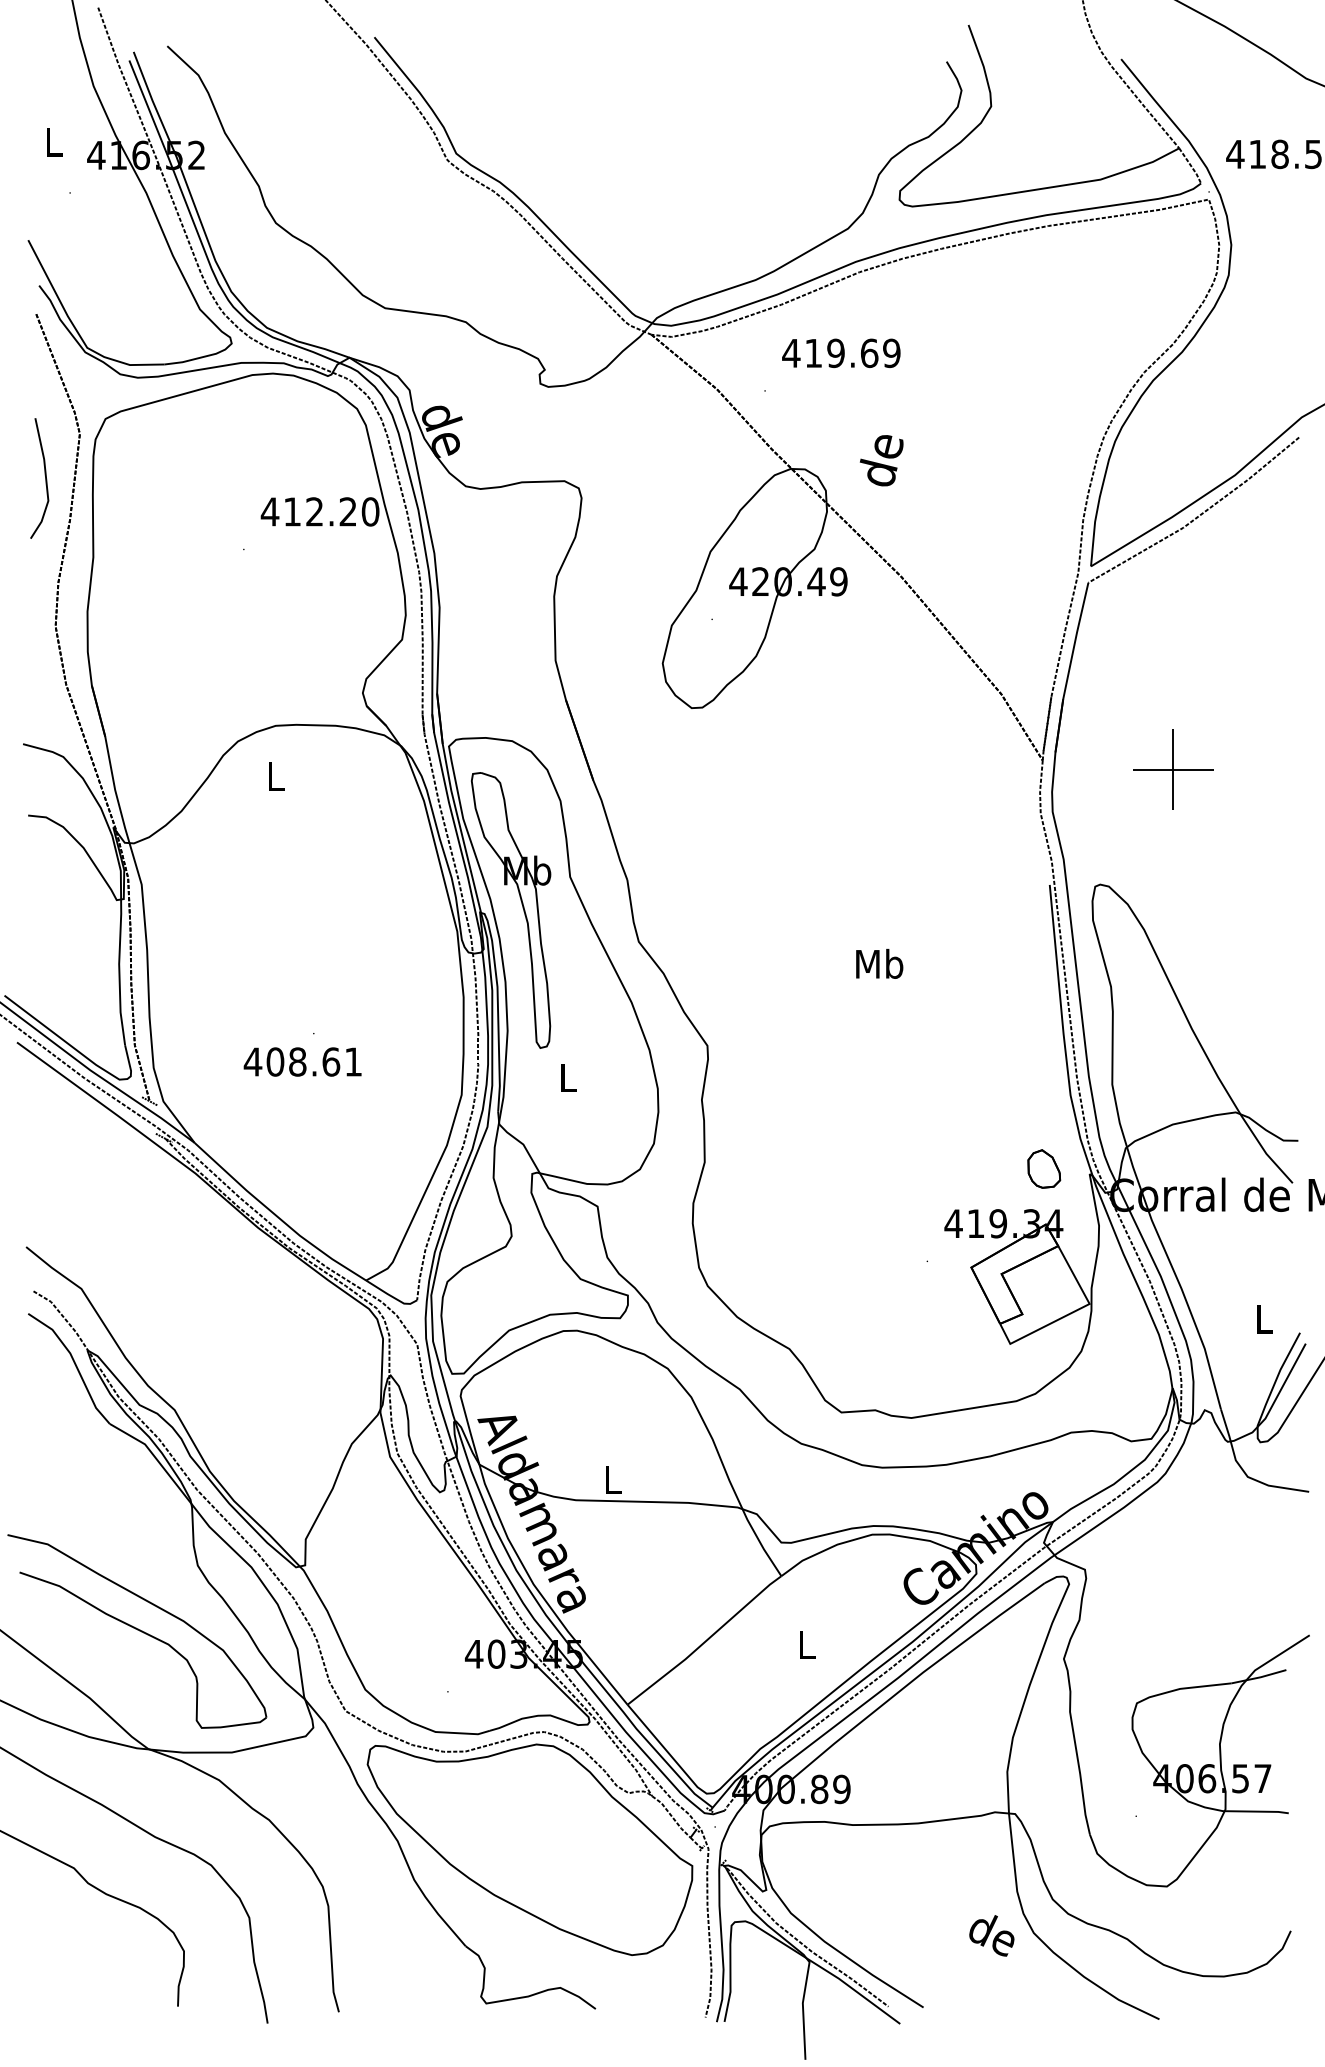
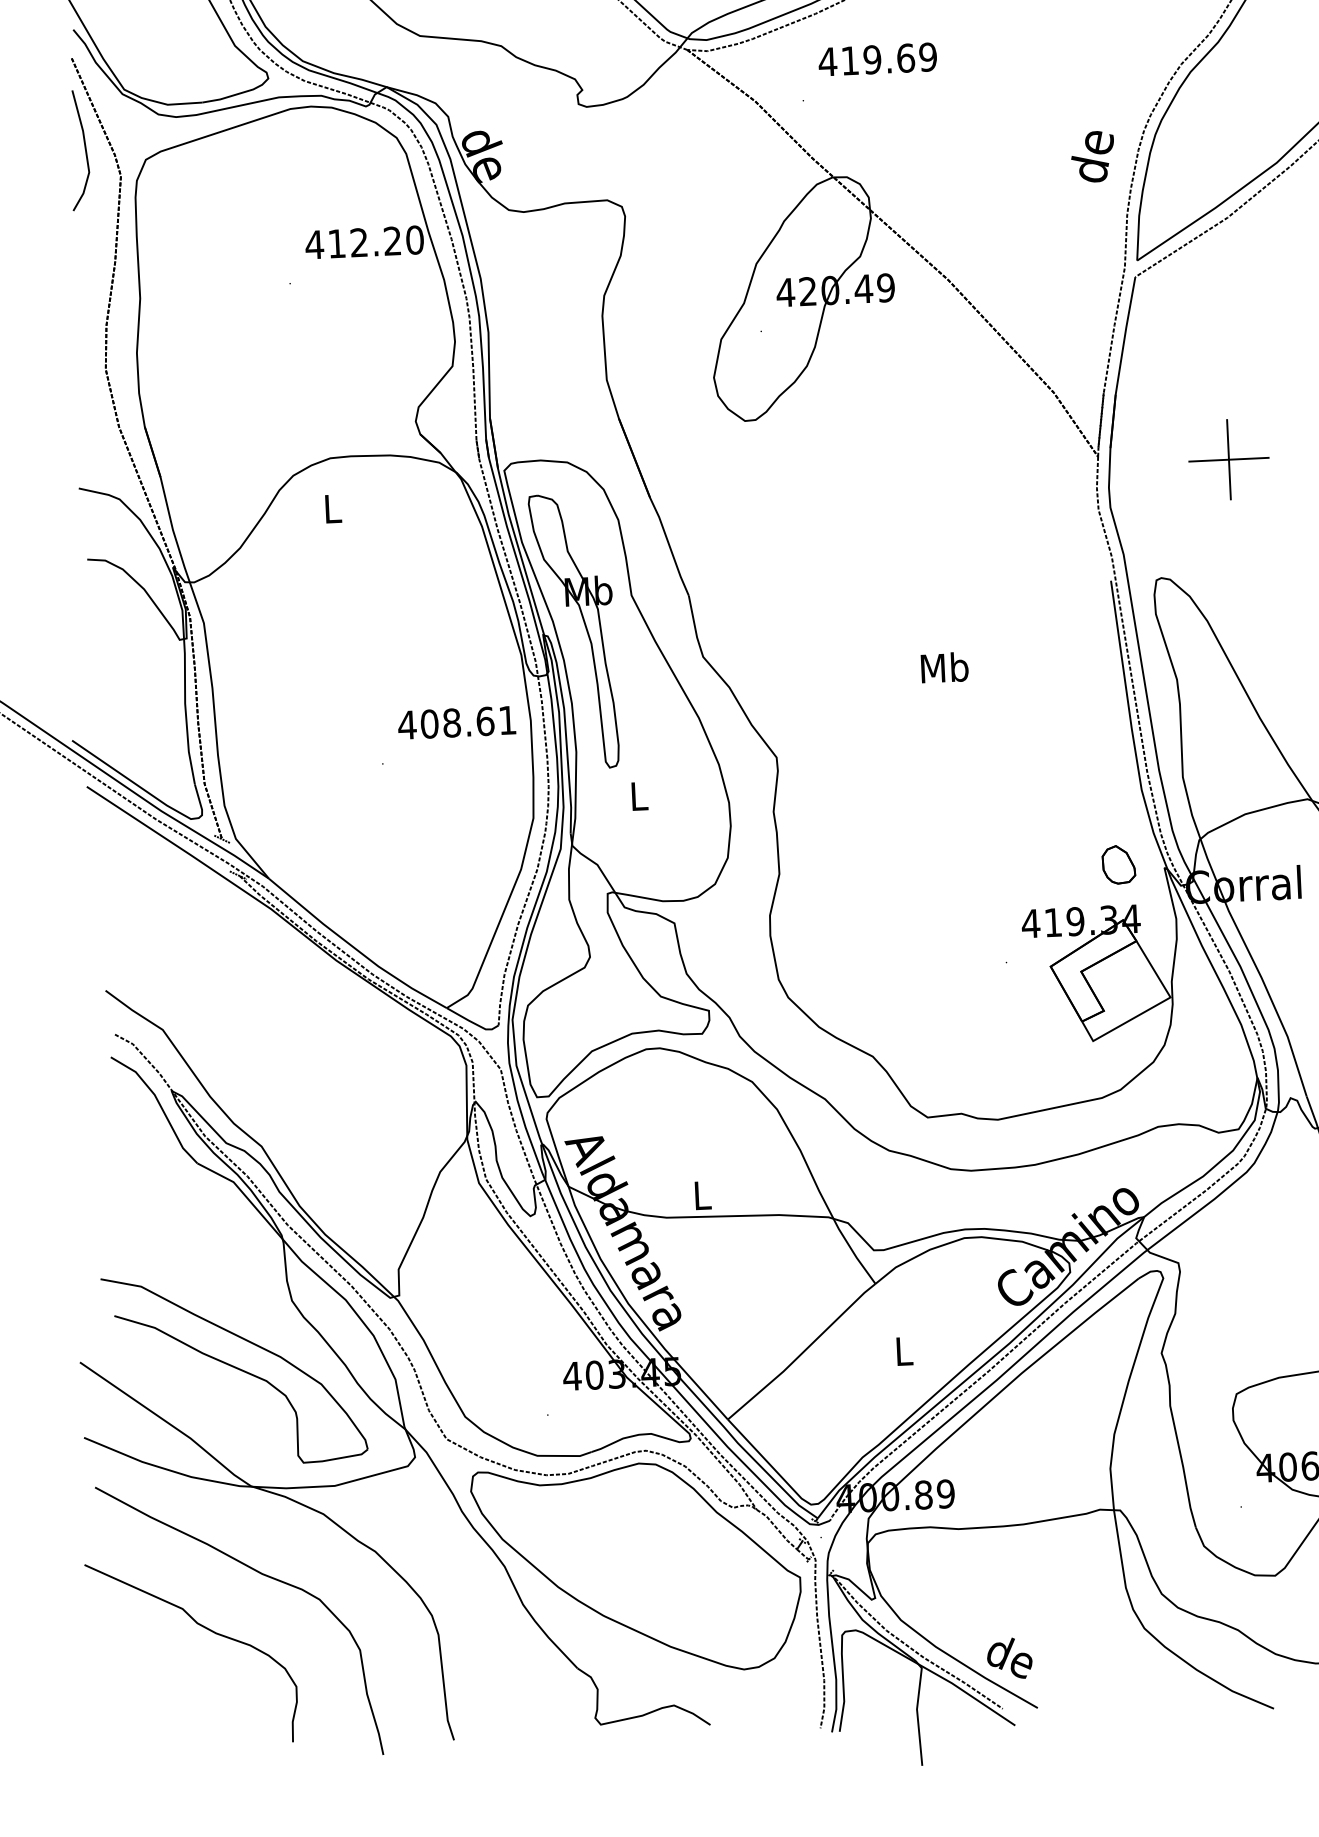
text: (881, 460) -> (1092, 156), moved
line: (44, 475) -> (84, 147), moved
text: (302, 1061) -> (456, 722), moved
text: (991, 1935) -> (1009, 1658), moved

